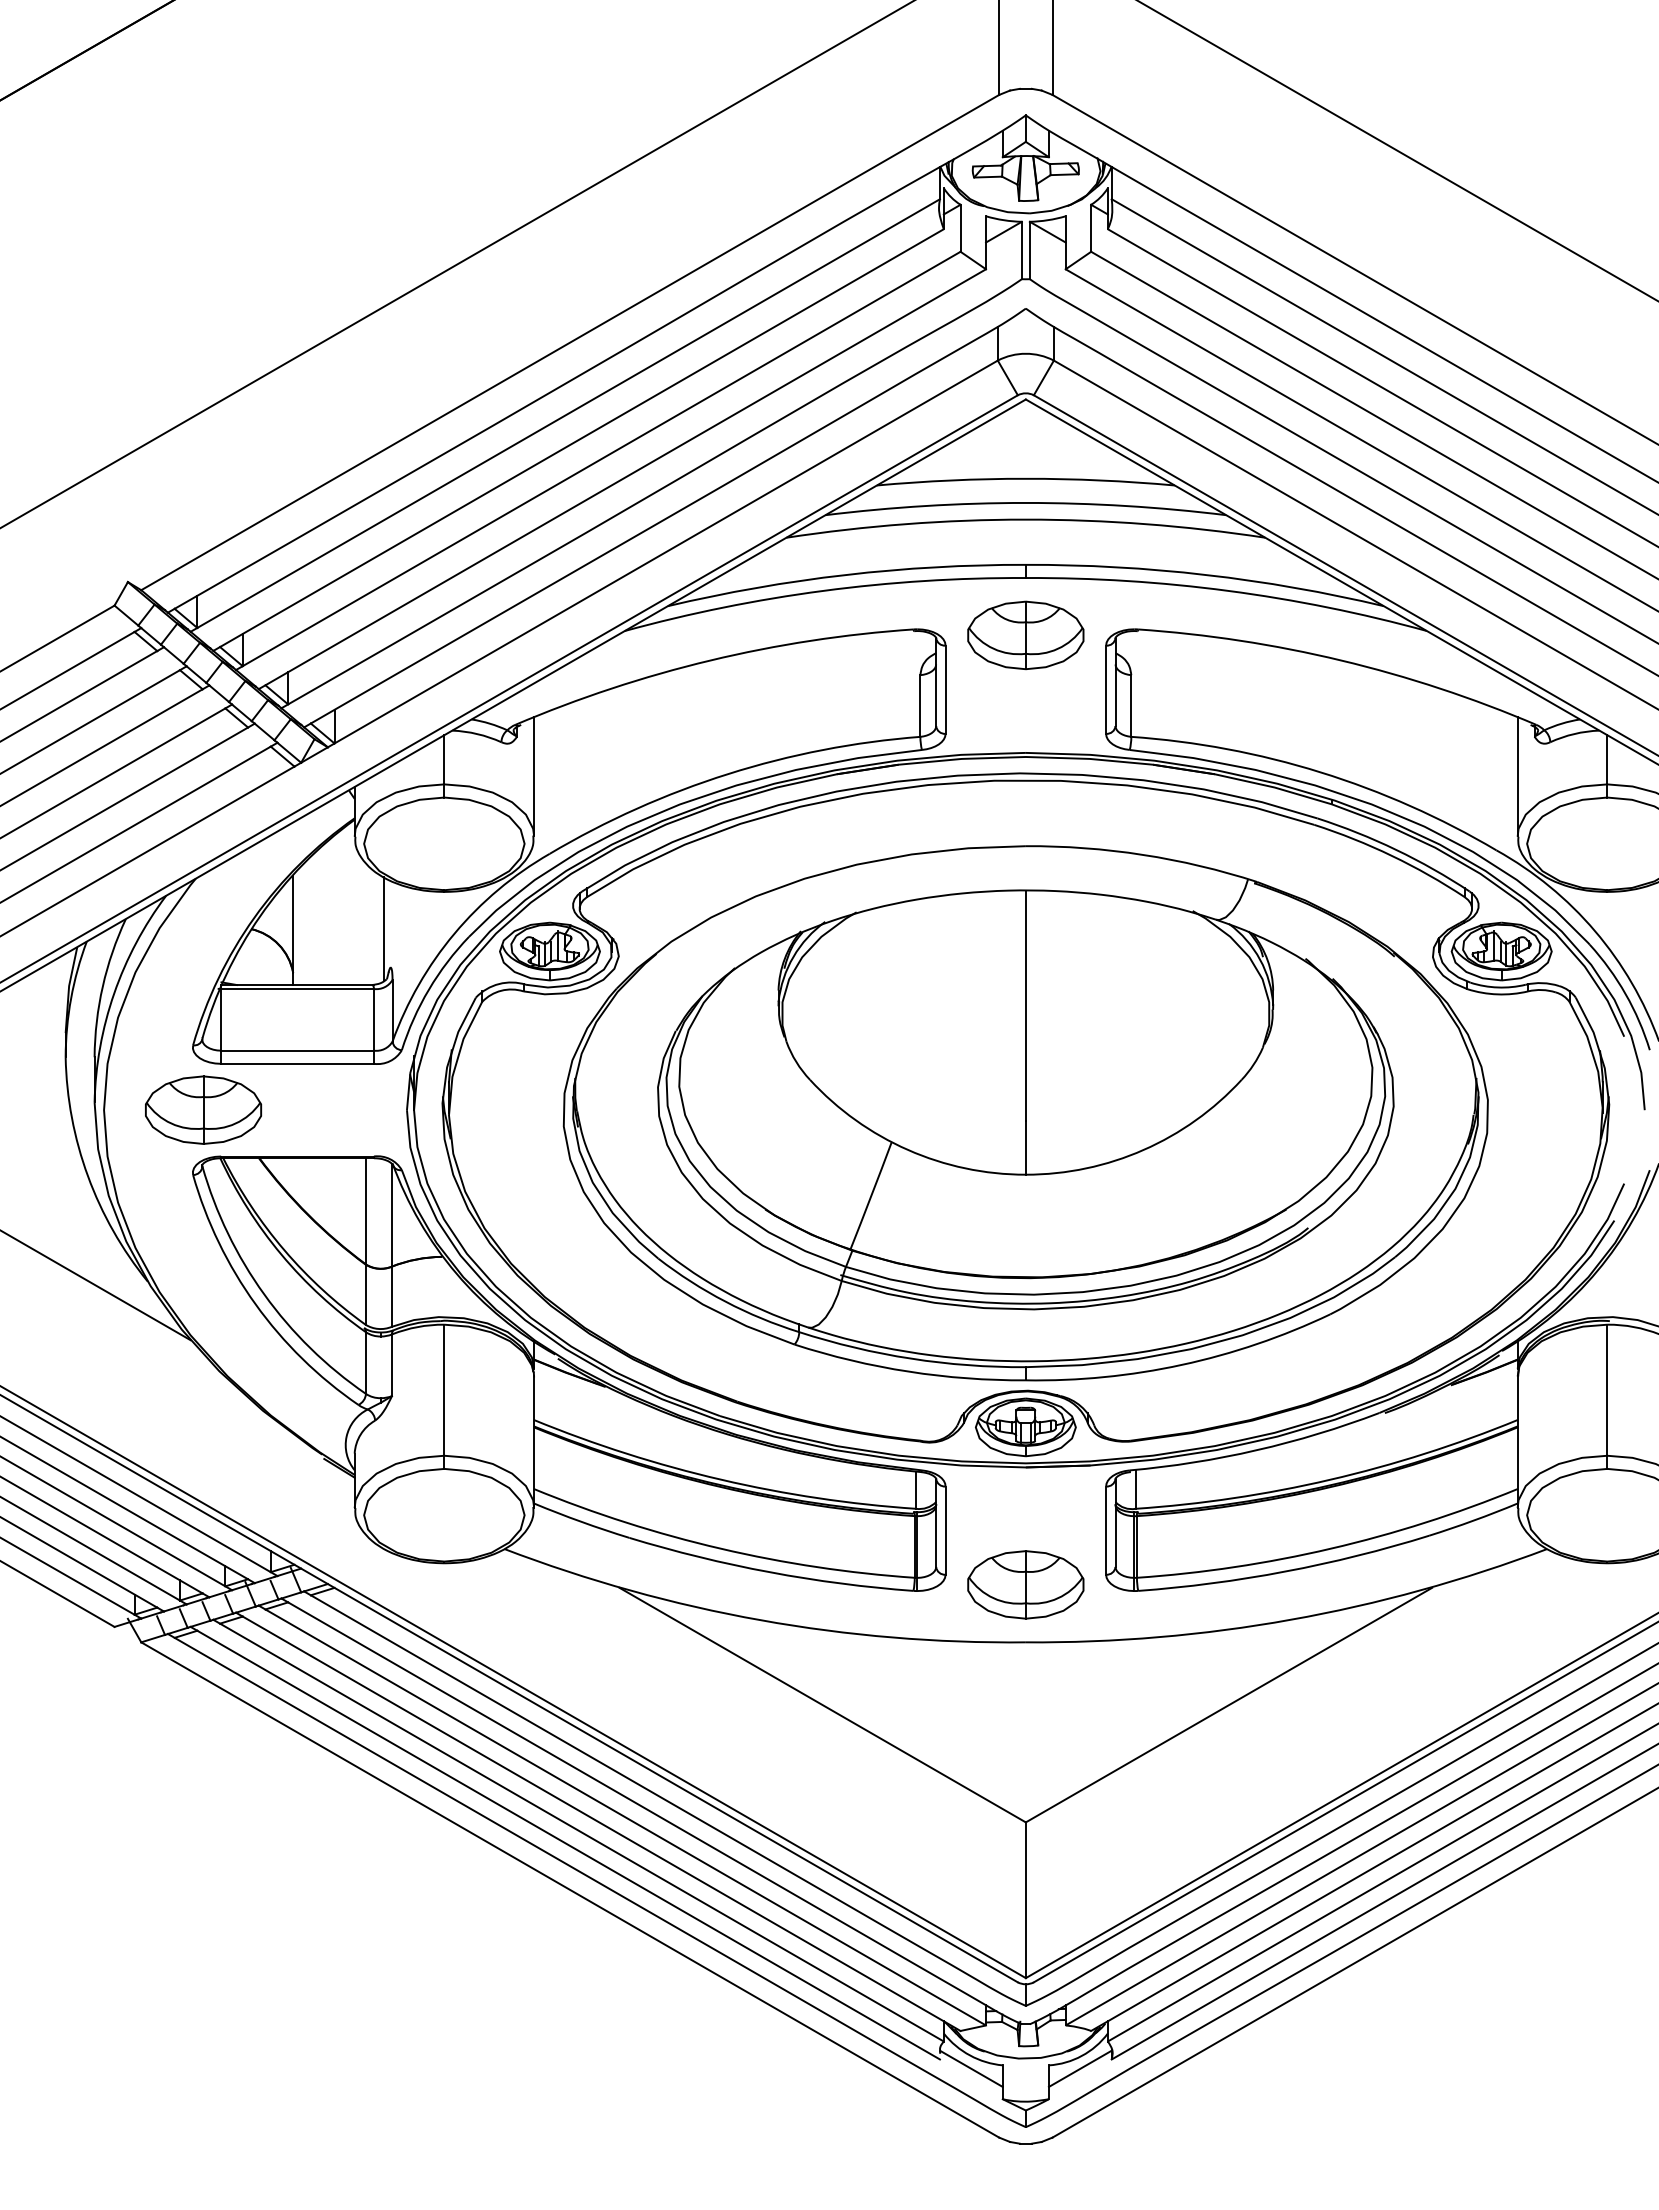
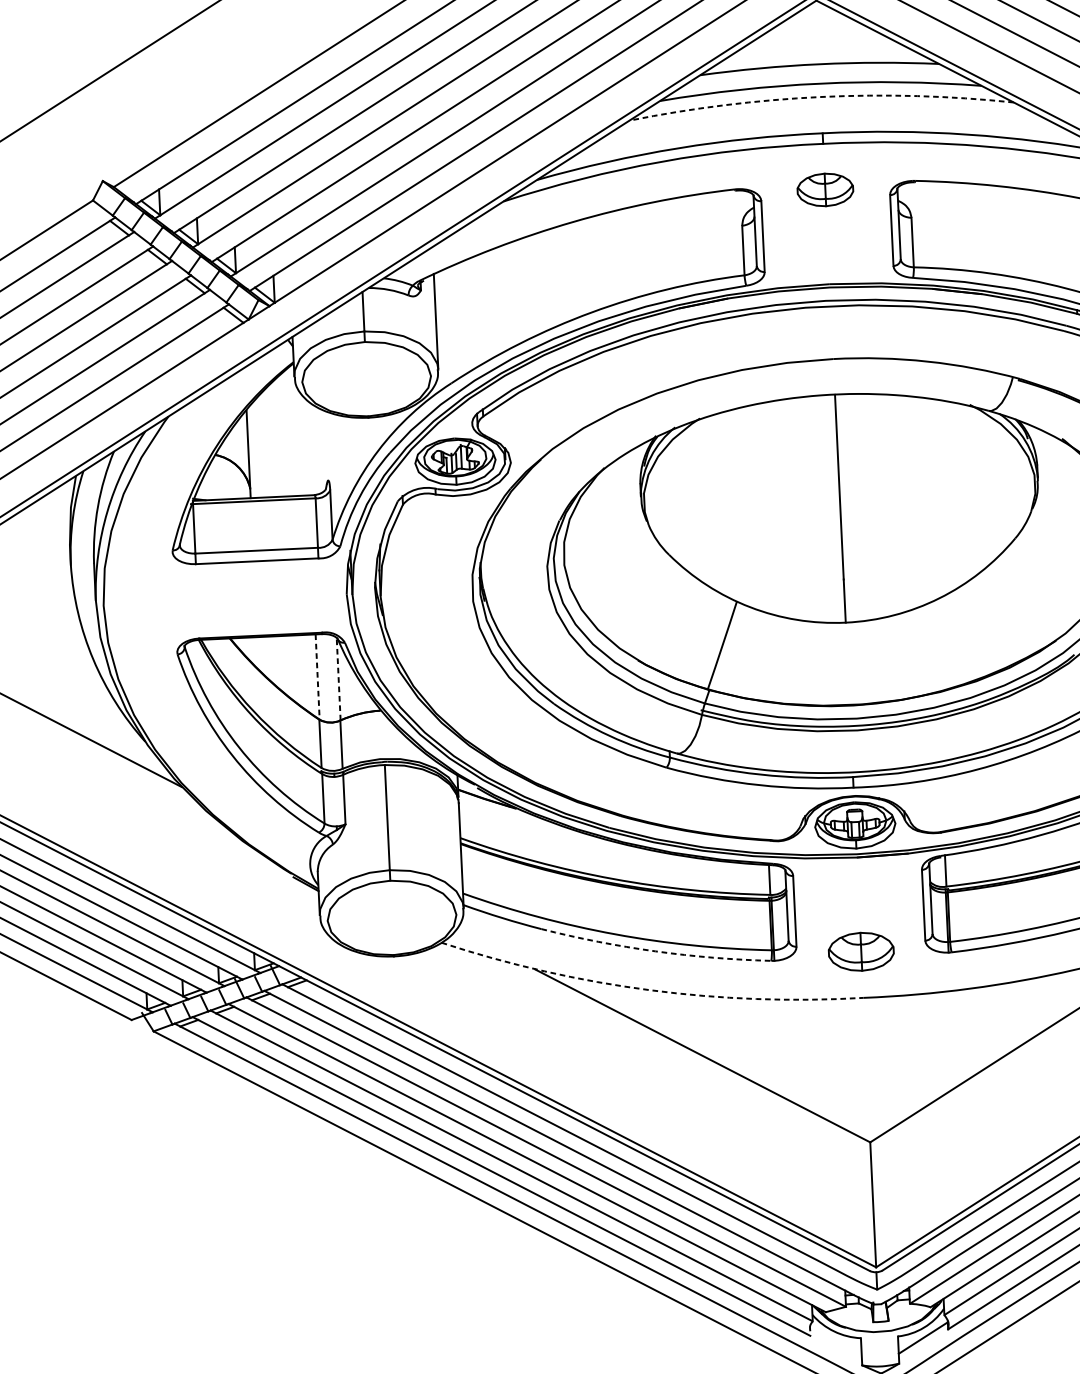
arc: (1025, 519) -> (820, 96), solid -> dashed
part: (1025, 635) -> (825, 190), size x0.6
line: (383, 929) -> (321, 450), removed
part: (203, 1109) -> (183, 601), removed
line: (365, 1211) -> (317, 677), solid -> dashed
line: (391, 1214) -> (338, 678), solid -> dashed
arc: (770, 1572) -> (655, 951), solid -> dashed
part: (1025, 1584) -> (860, 951), size x0.7
arc: (760, 1620) -> (649, 990), solid -> dashed
line: (971, 2068) -> (835, 1341), removed

